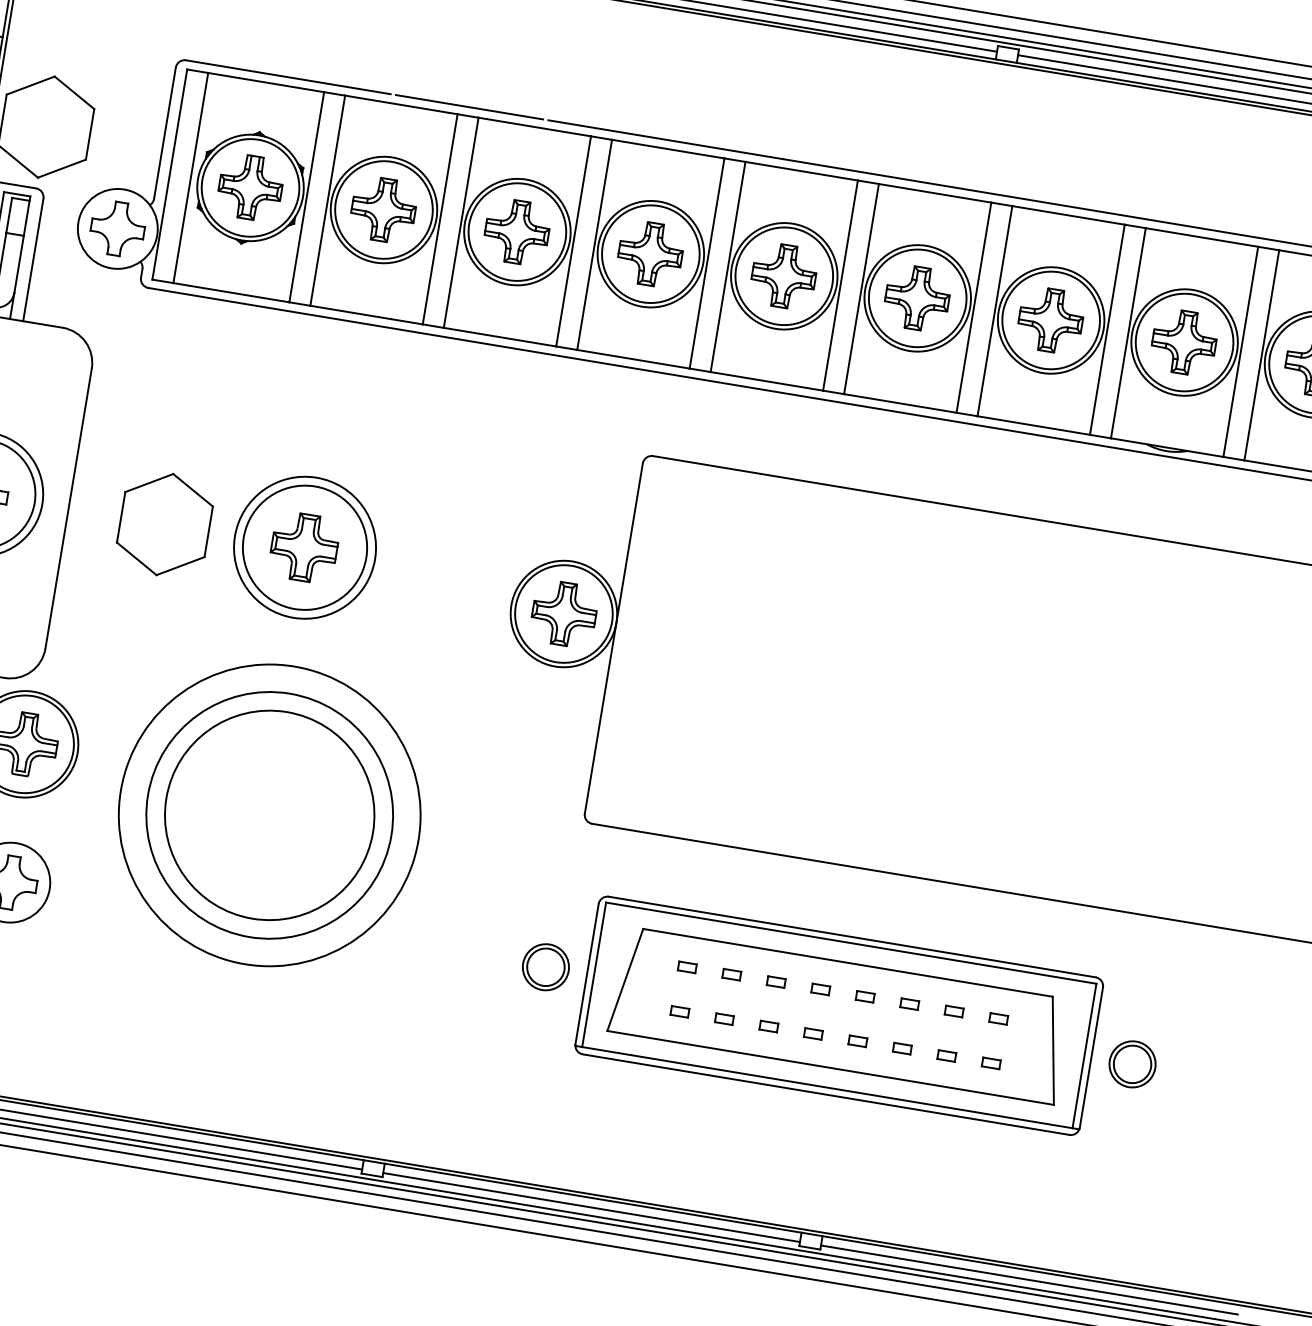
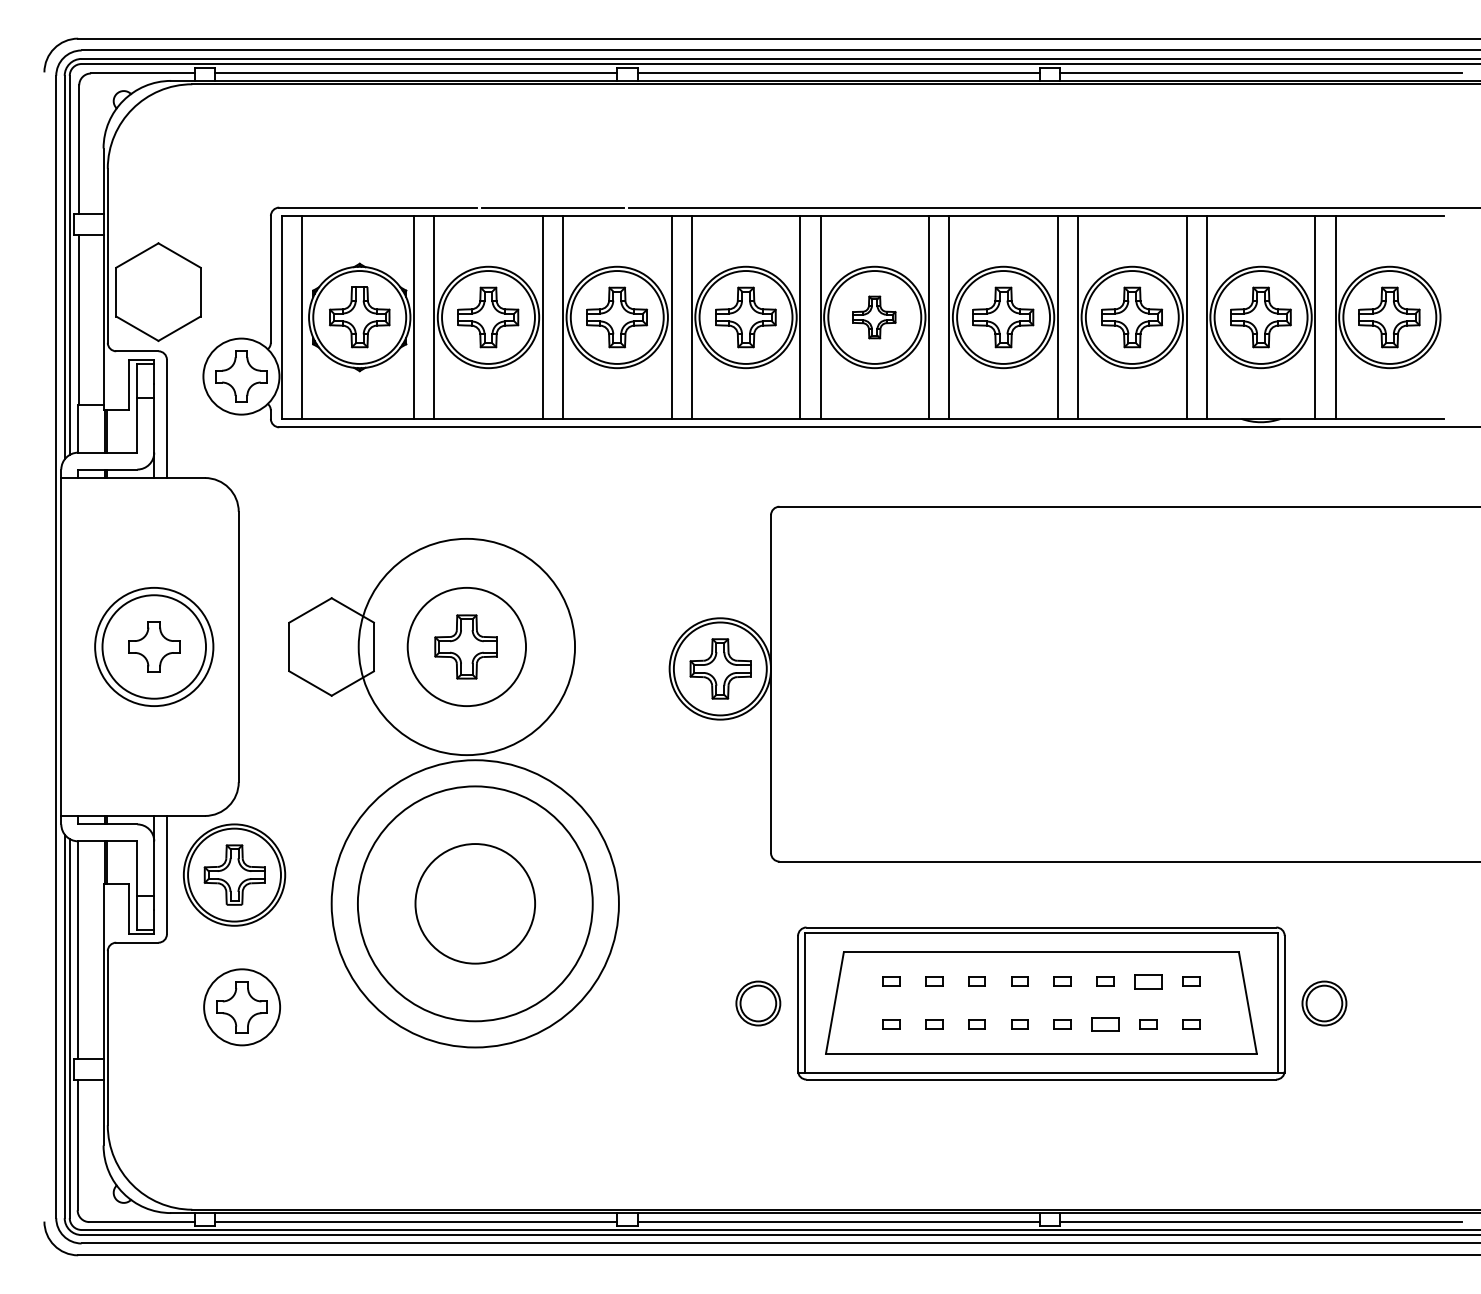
part: (783, 276) -> (874, 317), size x0.7
circle: (304, 547) -> (466, 646), size x1.6
circle: (269, 815) -> (475, 903), size x0.6
part: (954, 1011) -> (1148, 981), size x1.6
part: (902, 1048) -> (1105, 1024), size x1.6

